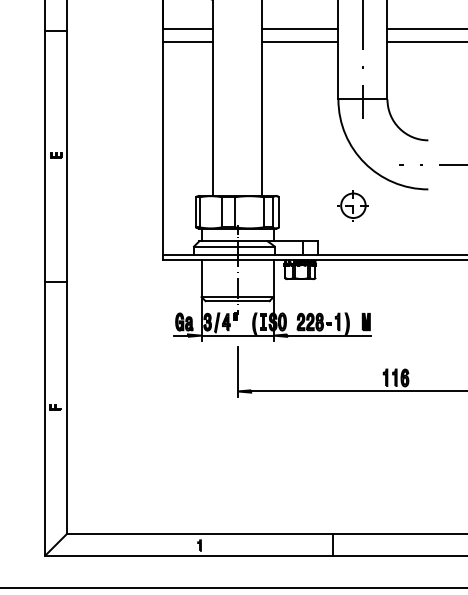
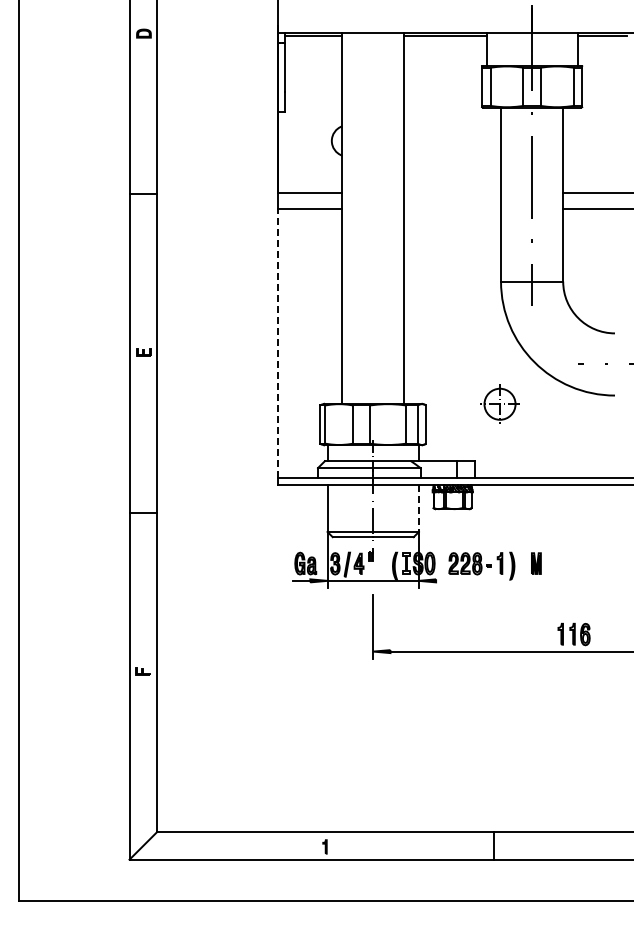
line: (300, 29) -> (452, 192), removed
line: (300, 42) -> (452, 209), removed
line: (162, 148) -> (278, 343), solid -> dashed
part: (352, 205) -> (499, 403), moved
line: (273, 279) -> (418, 509), solid -> dashed
line: (328, 335) -> (488, 580), removed

